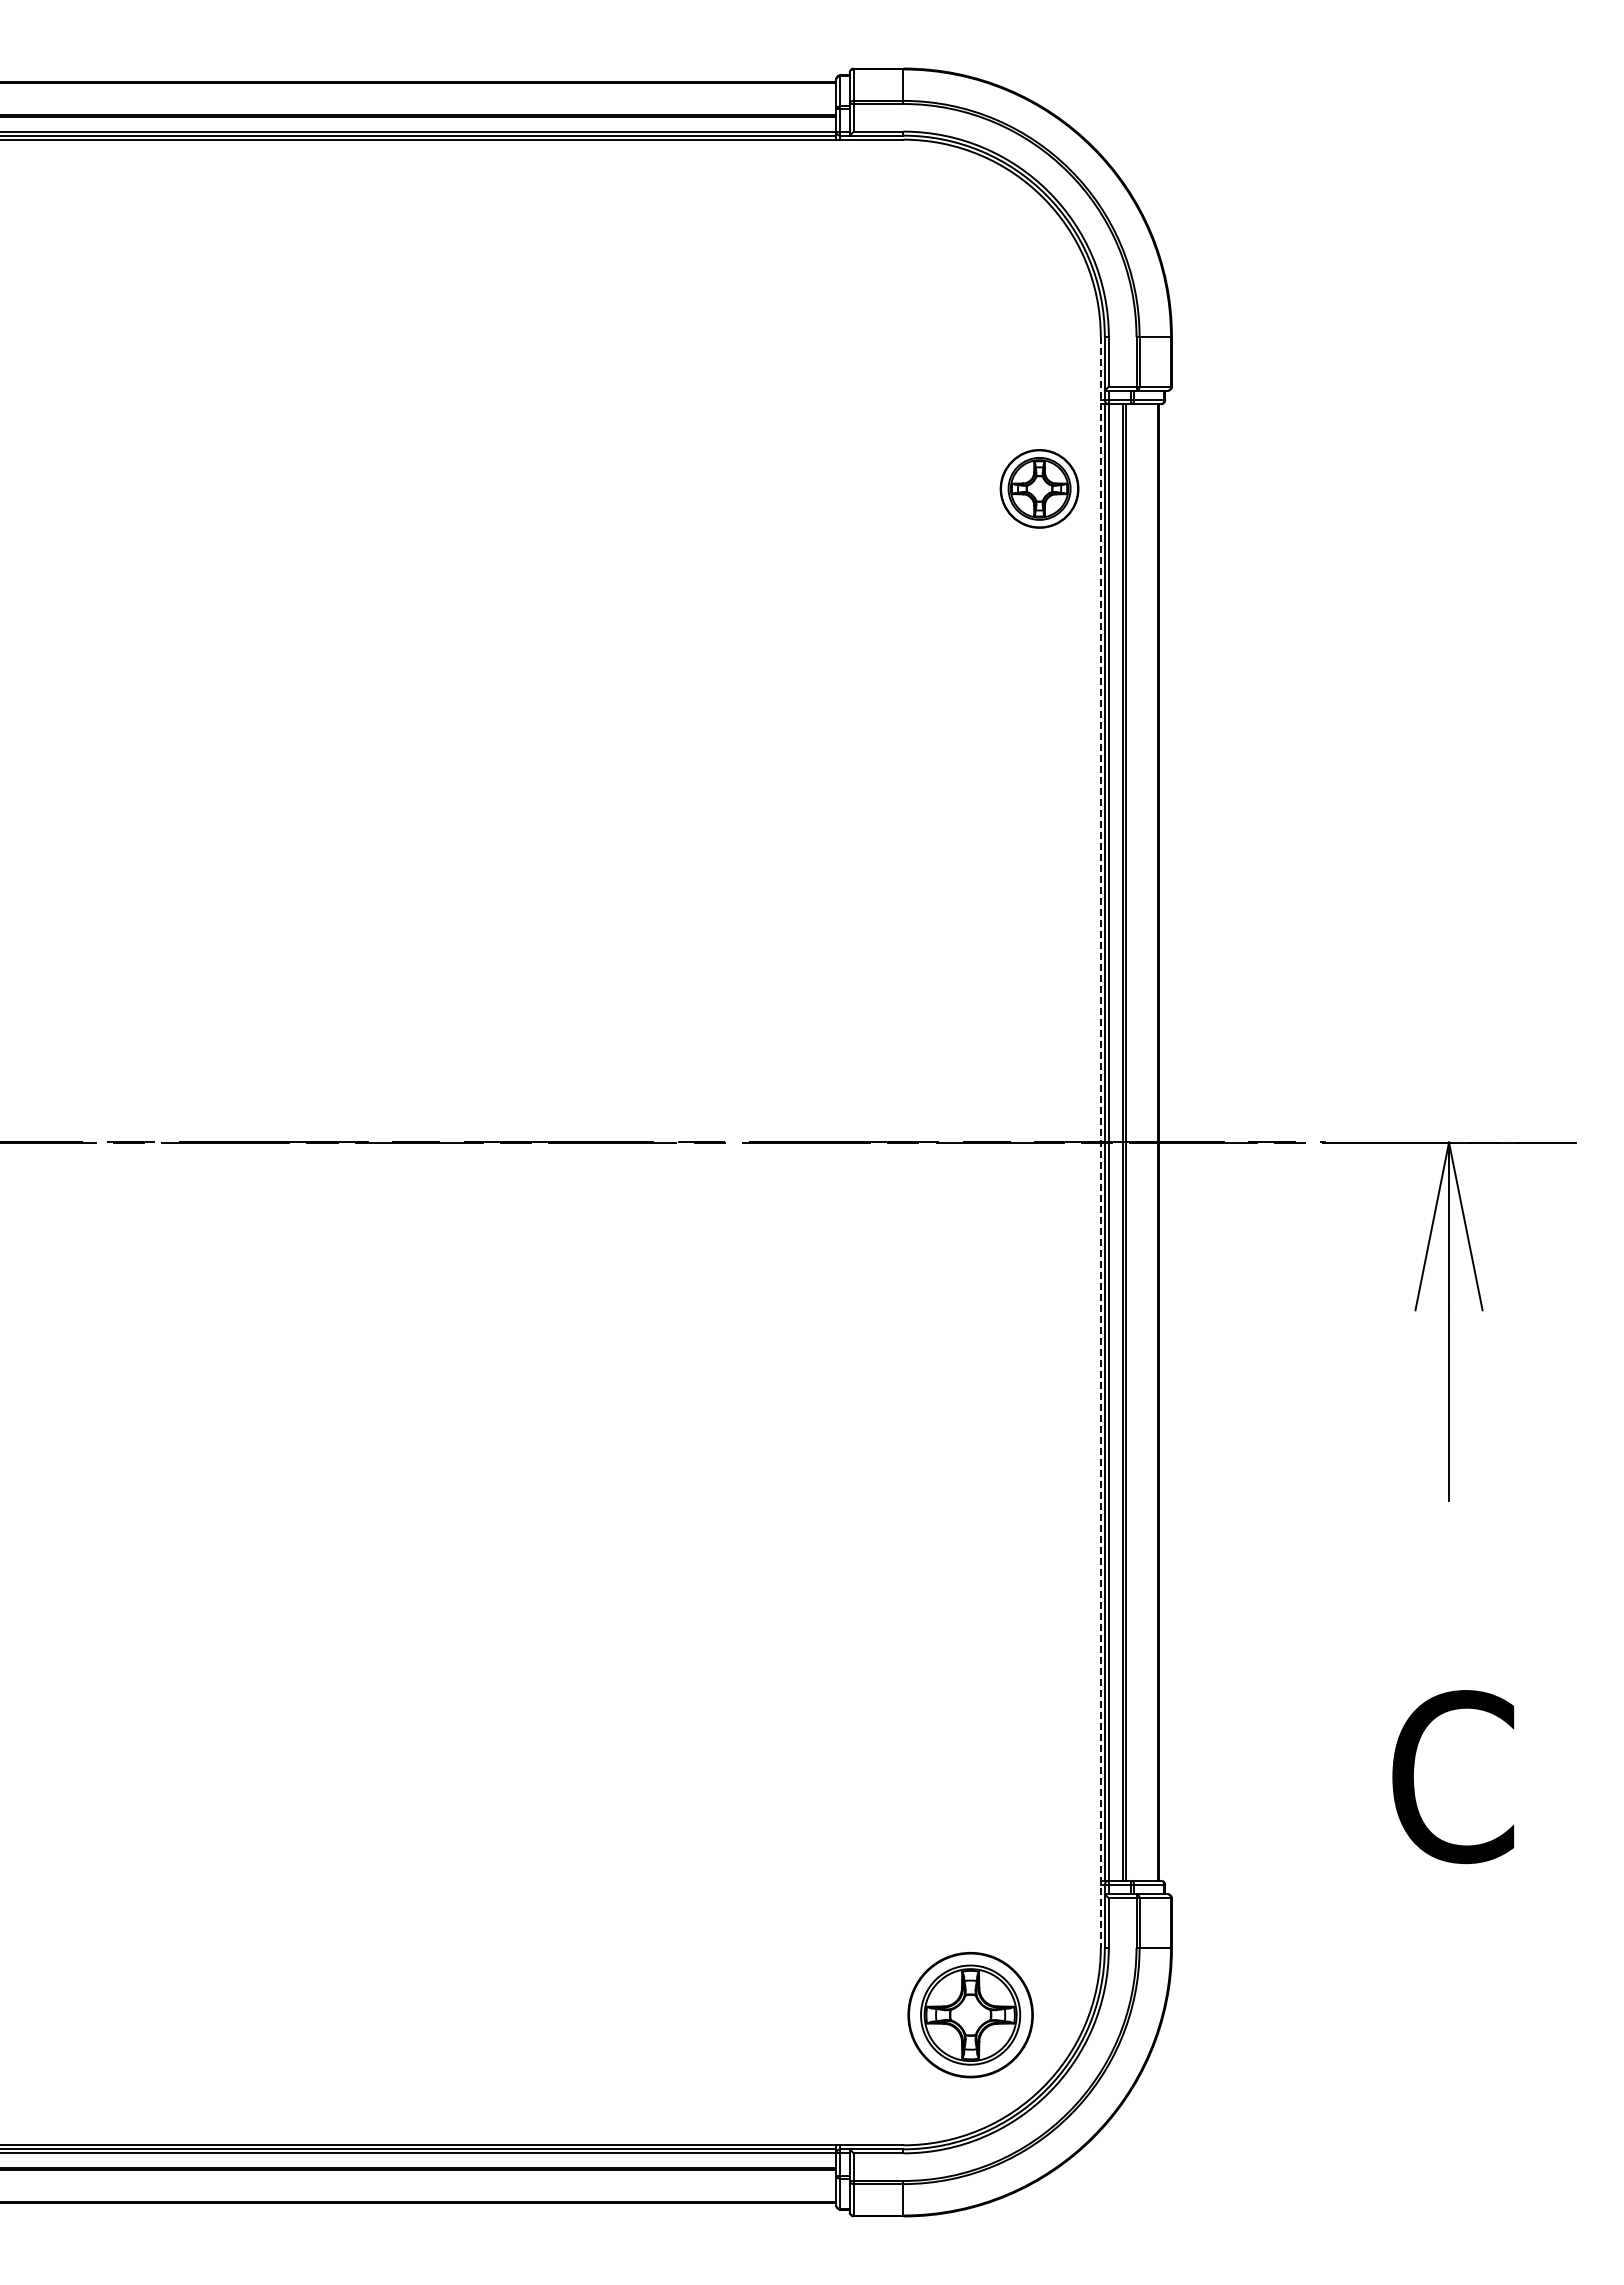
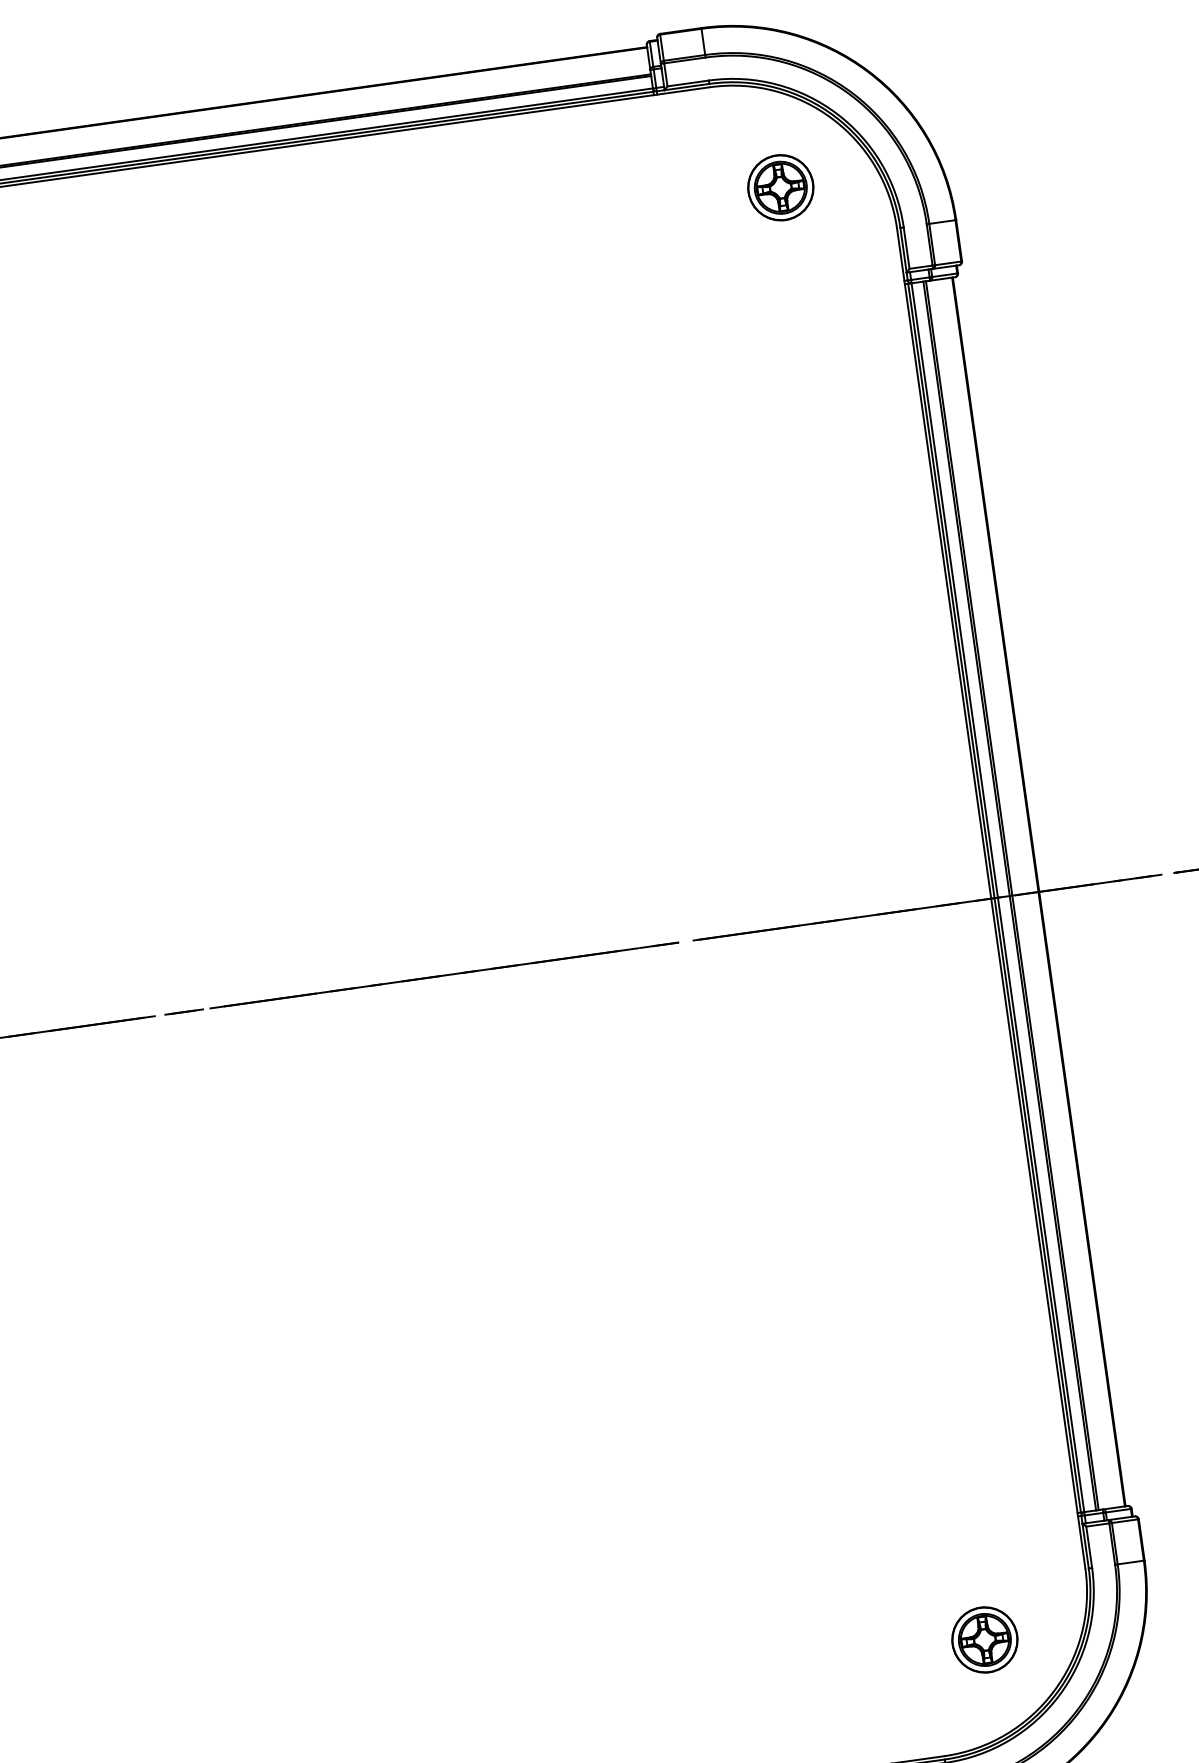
part: (1039, 488) -> (780, 187), moved
line: (1100, 1142) -> (990, 898), dashed -> solid
part: (970, 2014) -> (984, 1639), size x0.62

